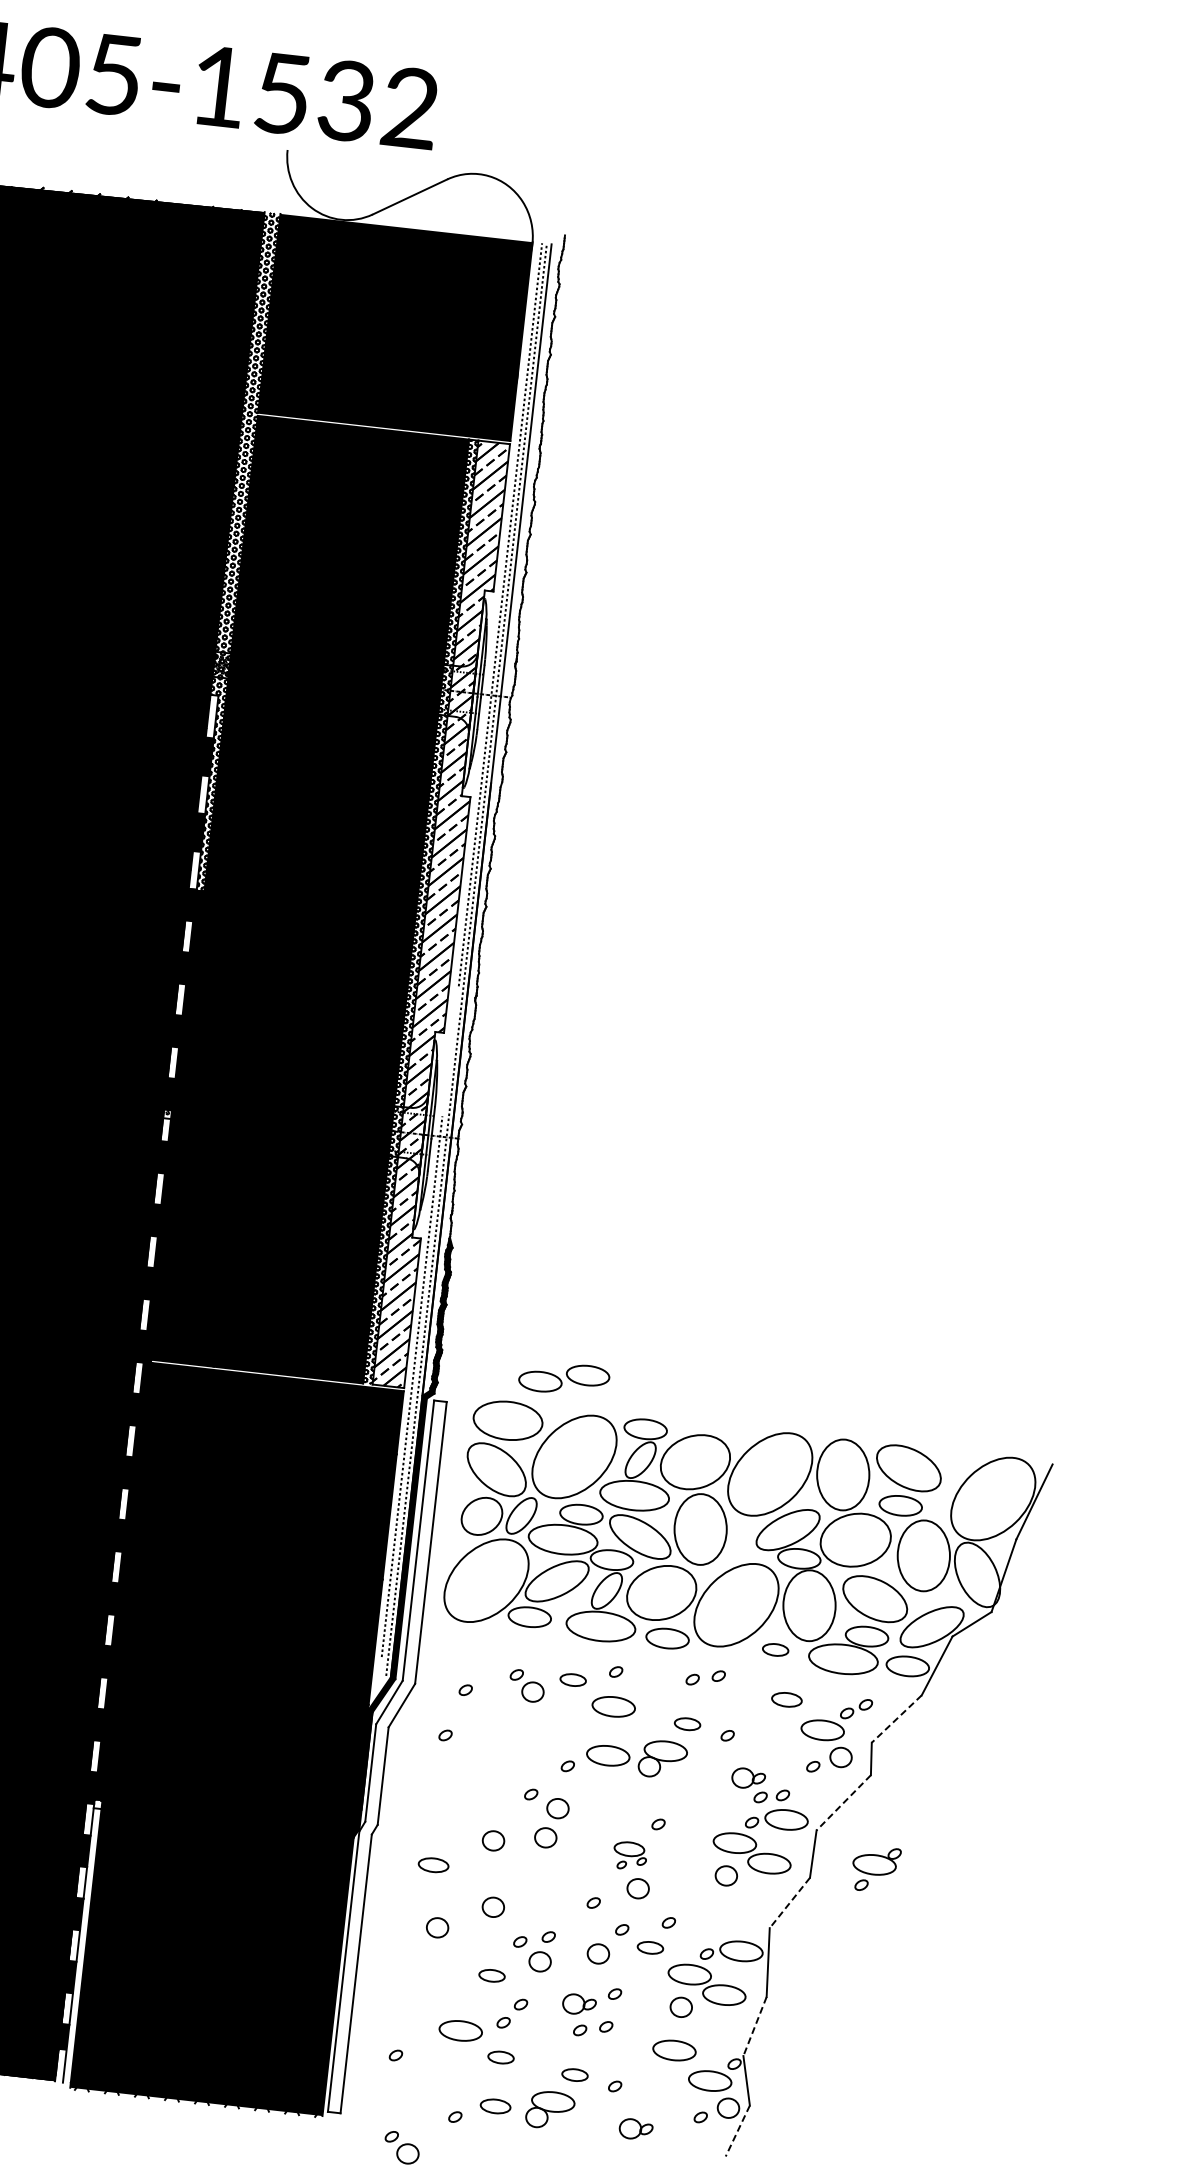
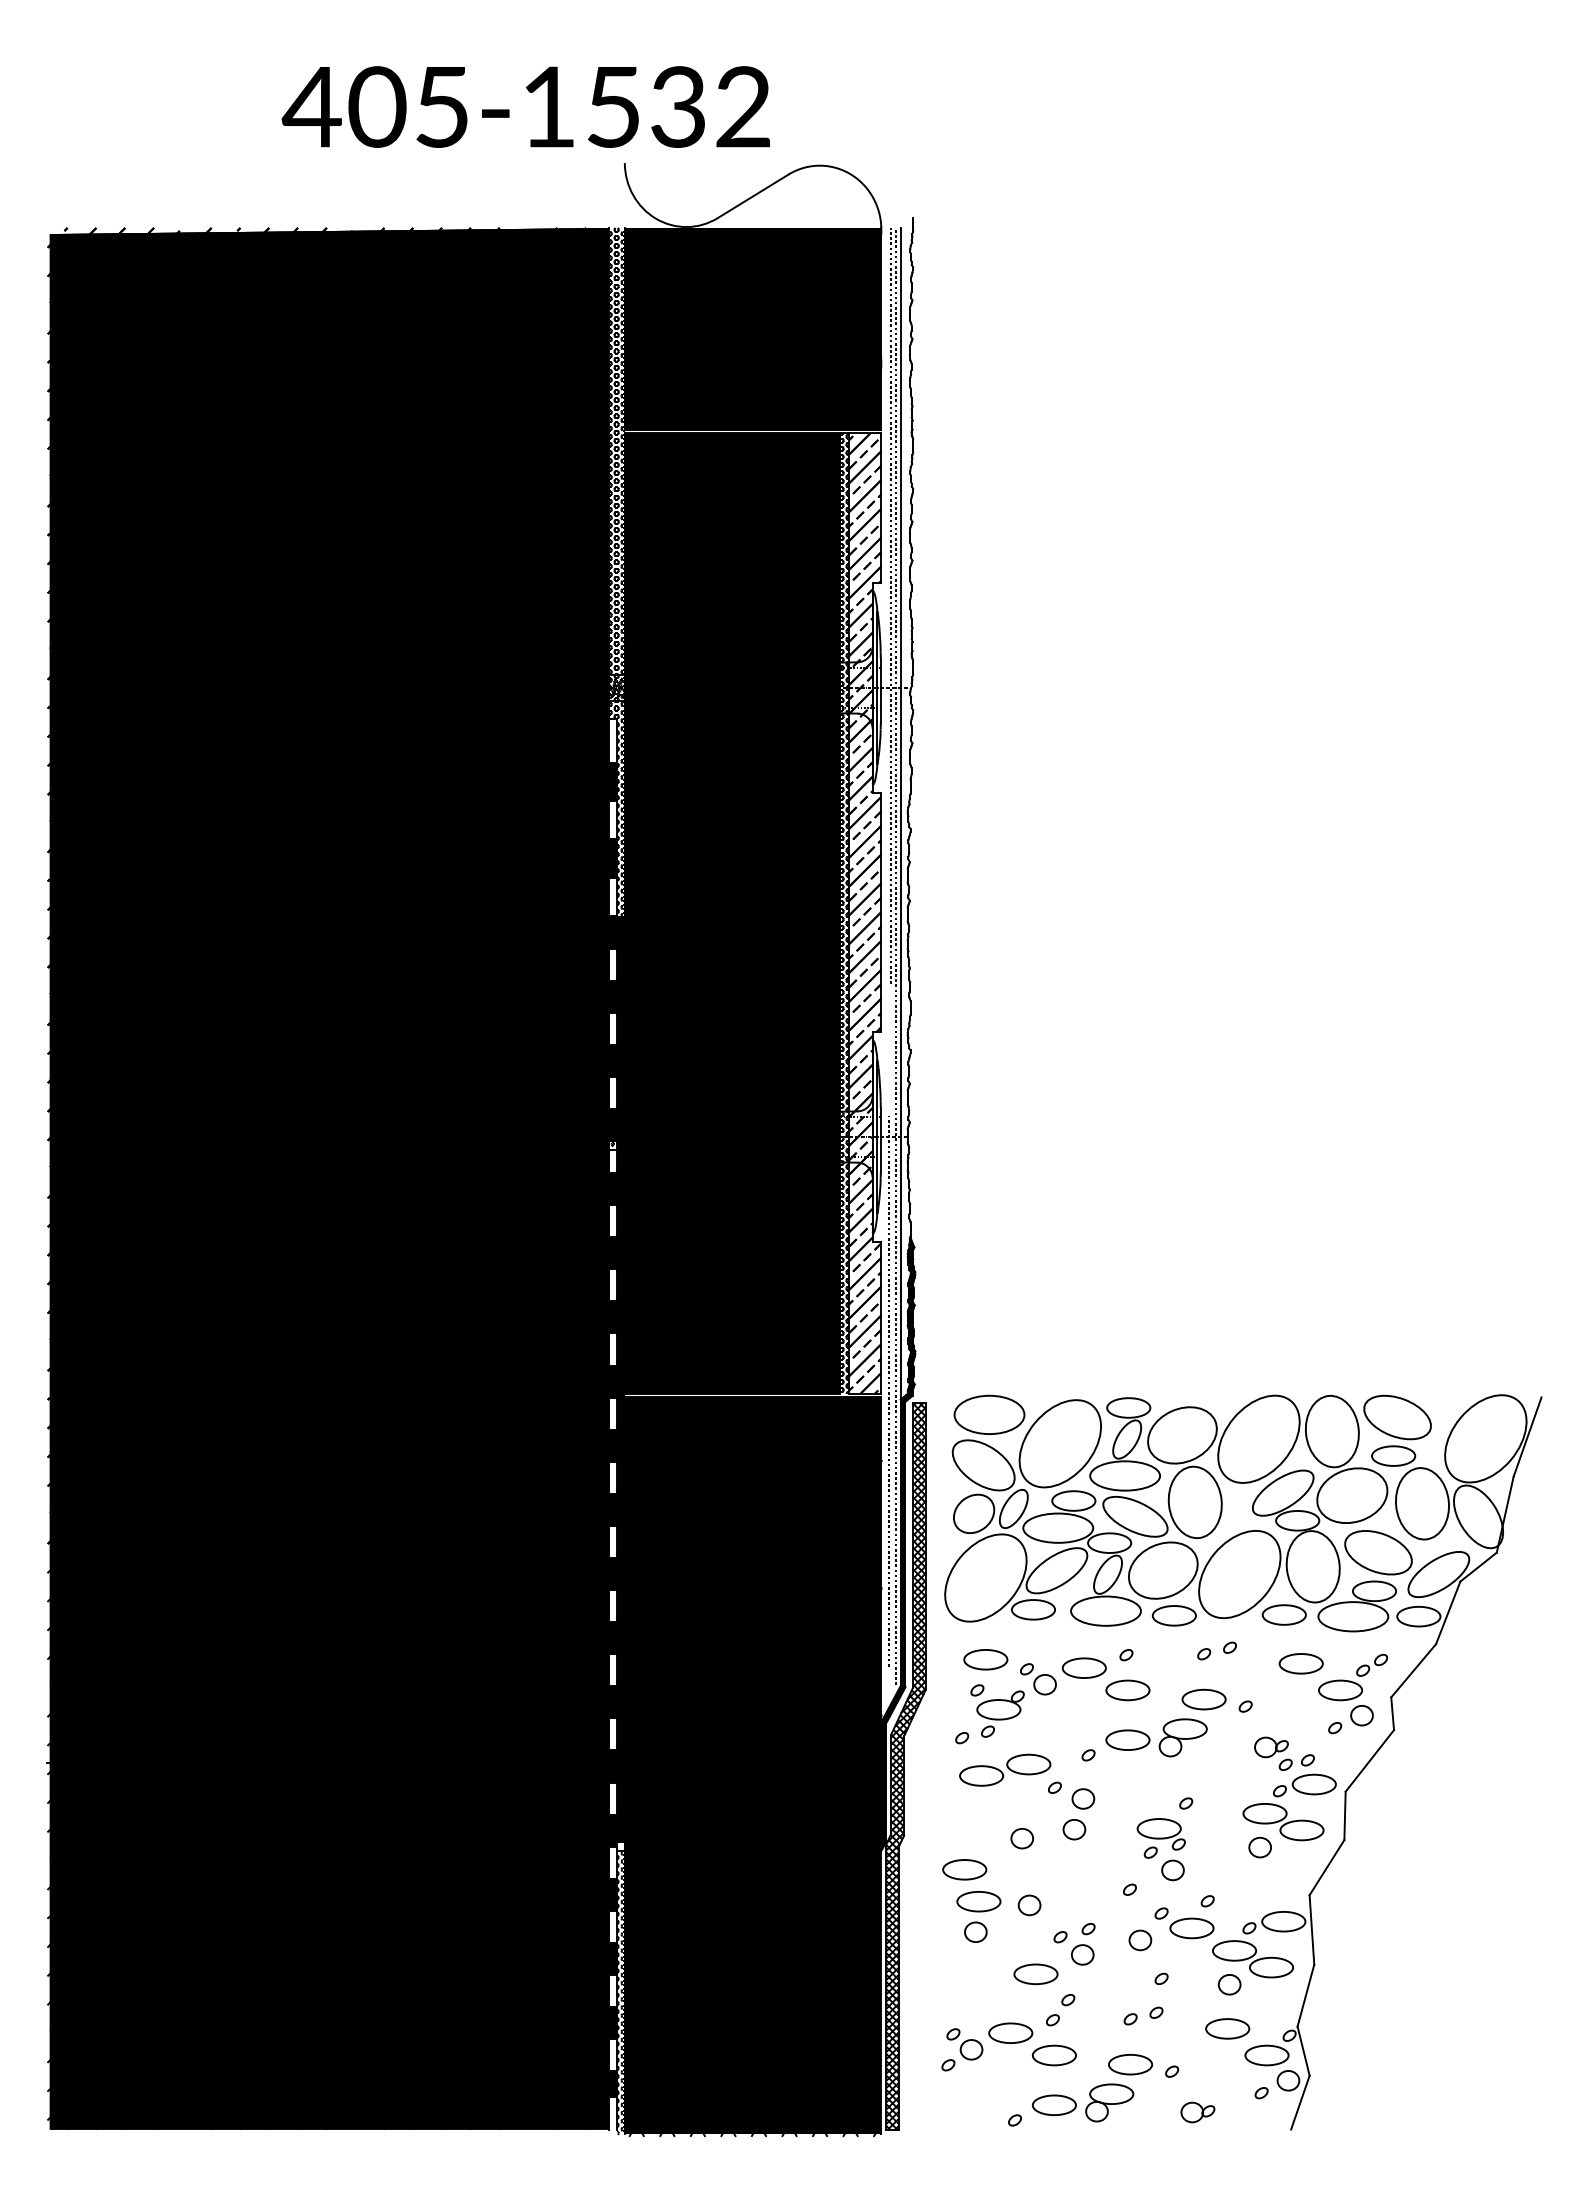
part: (564, 1377) -> (1005, 1769), moved
part: (775, 1649) -> (1283, 1614), size x1.67
part: (477, 1660) -> (985, 1659), added
part: (572, 1679) -> (1083, 1667), size x1.67
part: (786, 1699) -> (1300, 1663), size x1.43
line: (896, 1718) -> (1413, 1670), dashed -> solid
part: (687, 1724) -> (1203, 1699), size x1.67
hatch: (386, 1756) -> (905, 1765), added
line: (843, 1803) -> (1369, 1761), dashed -> solid
part: (629, 1855) -> (1160, 1838), size x1.43
part: (433, 1864) -> (964, 1869), size x1.43
part: (875, 1868) -> (1000, 1713), moved
part: (443, 1897) -> (978, 1901), added
line: (789, 1902) -> (1326, 1867), dashed -> solid
hatch: (81, 1947) -> (620, 1992), added
part: (649, 1947) -> (1191, 1928), size x1.67
part: (491, 1975) -> (1035, 1974), size x1.67
part: (578, 2004) -> (1126, 1993), removed
line: (754, 2027) -> (1305, 1996), dashed -> solid
part: (500, 2057) -> (1053, 2055), size x1.67
part: (575, 2074) -> (1130, 2064), size x1.67
part: (494, 2105) -> (1053, 2104), size x1.43
line: (737, 2131) -> (1300, 2103), dashed -> solid
part: (401, 2147) -> (964, 2044), moved

